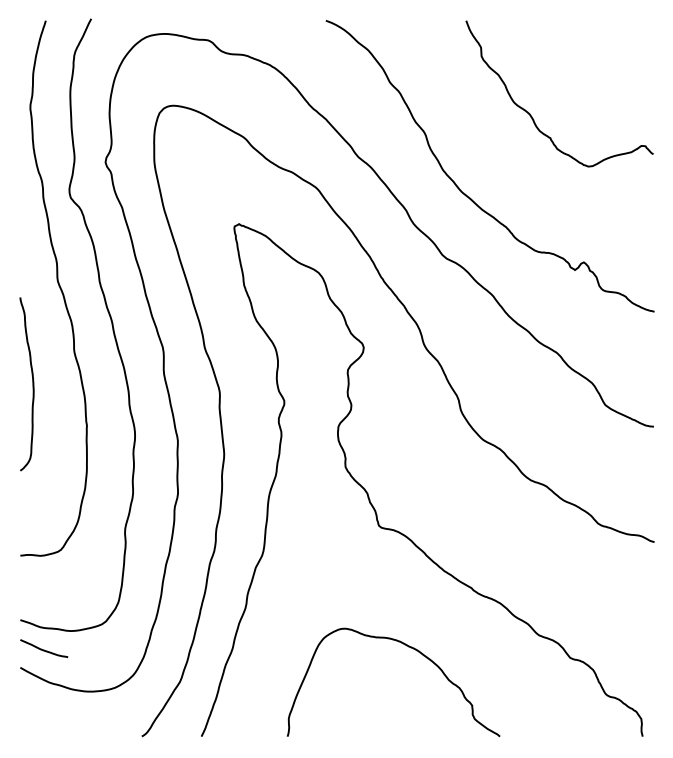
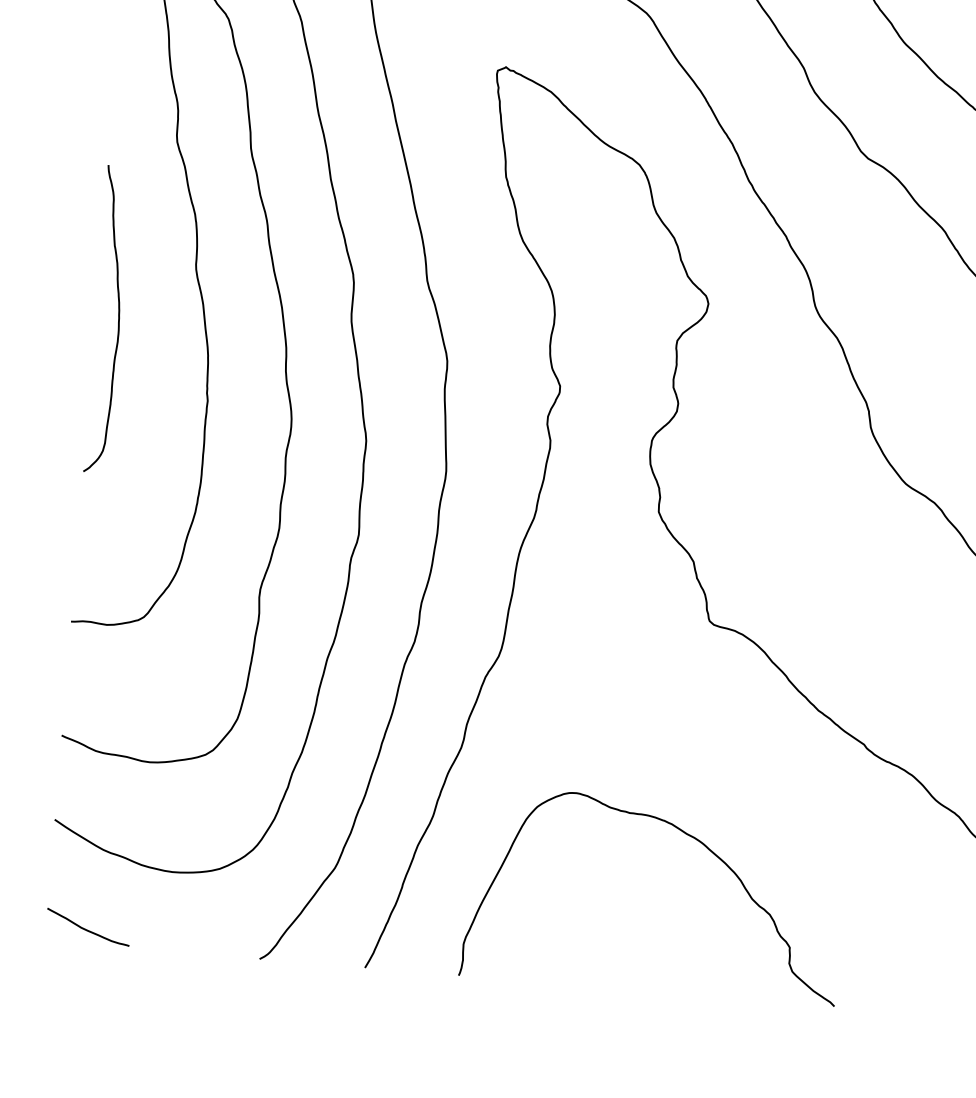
curve: (410, 648) -> (688, 837), moved
curve: (44, 649) -> (88, 928), moved

